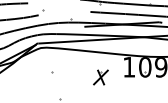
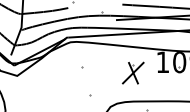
part: (101, 76) -> (133, 72), size x1.43

